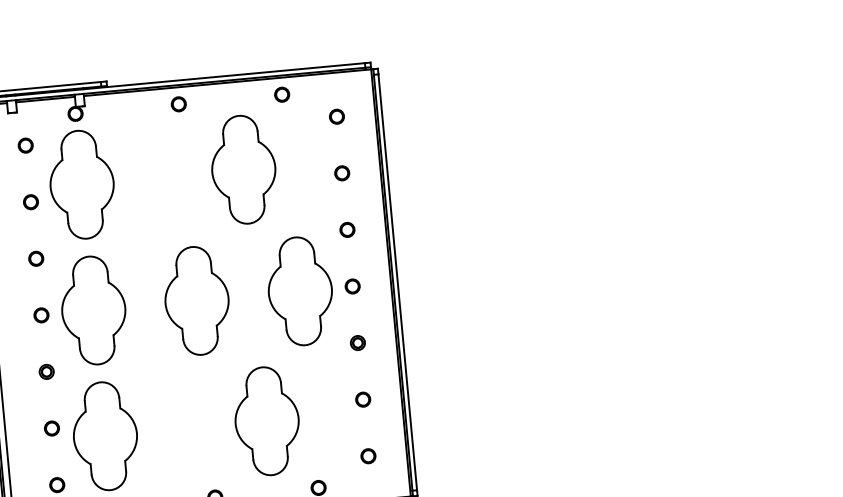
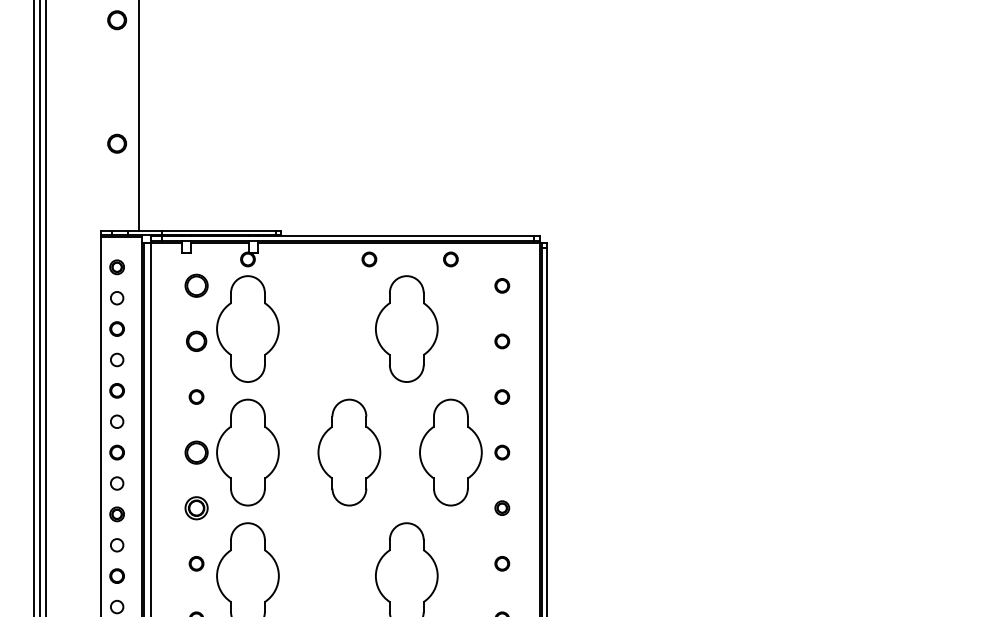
part: (178, 104) -> (369, 259), moved
part: (25, 145) -> (196, 285), size x1.6
part: (30, 202) -> (196, 341), size x1.4
part: (41, 315) -> (196, 452), size x1.6
part: (46, 371) -> (196, 507), size x1.6

